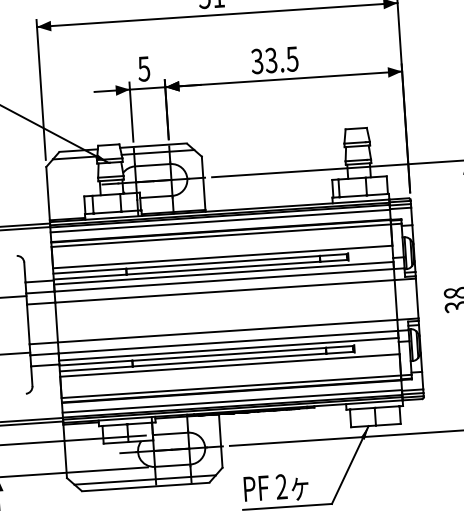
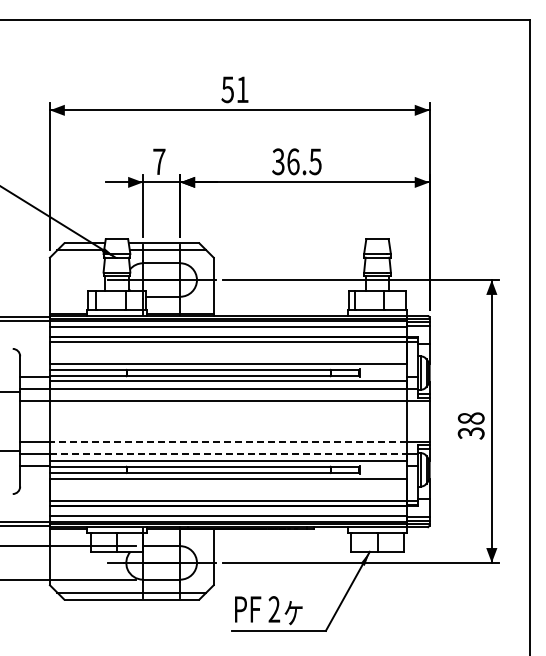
text: (271, 60) -> (293, 161), 33.5 -> 36.5
text: (144, 68) -> (159, 161), 5 -> 7
line: (227, 331) -> (228, 442), solid -> dashed
line: (228, 342) -> (228, 454), solid -> dashed

